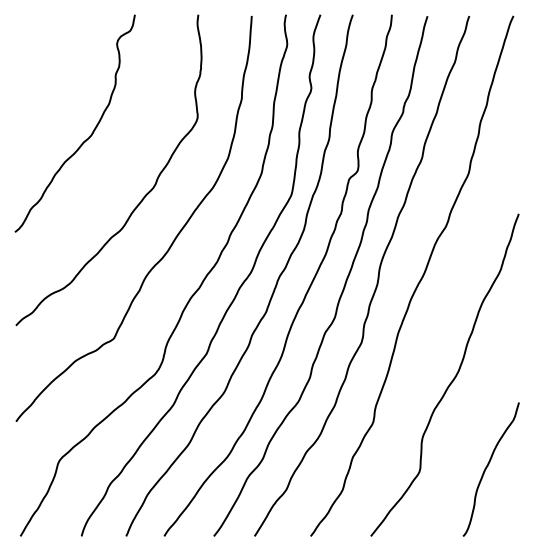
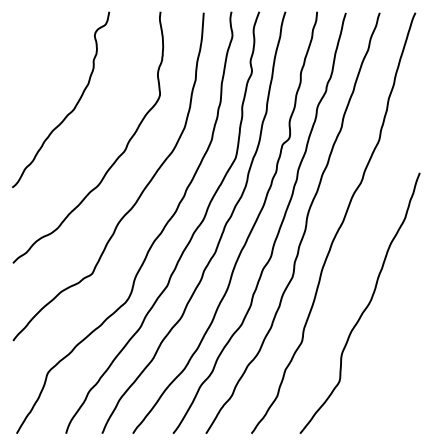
curve: (488, 466) -> (395, 377), removed

